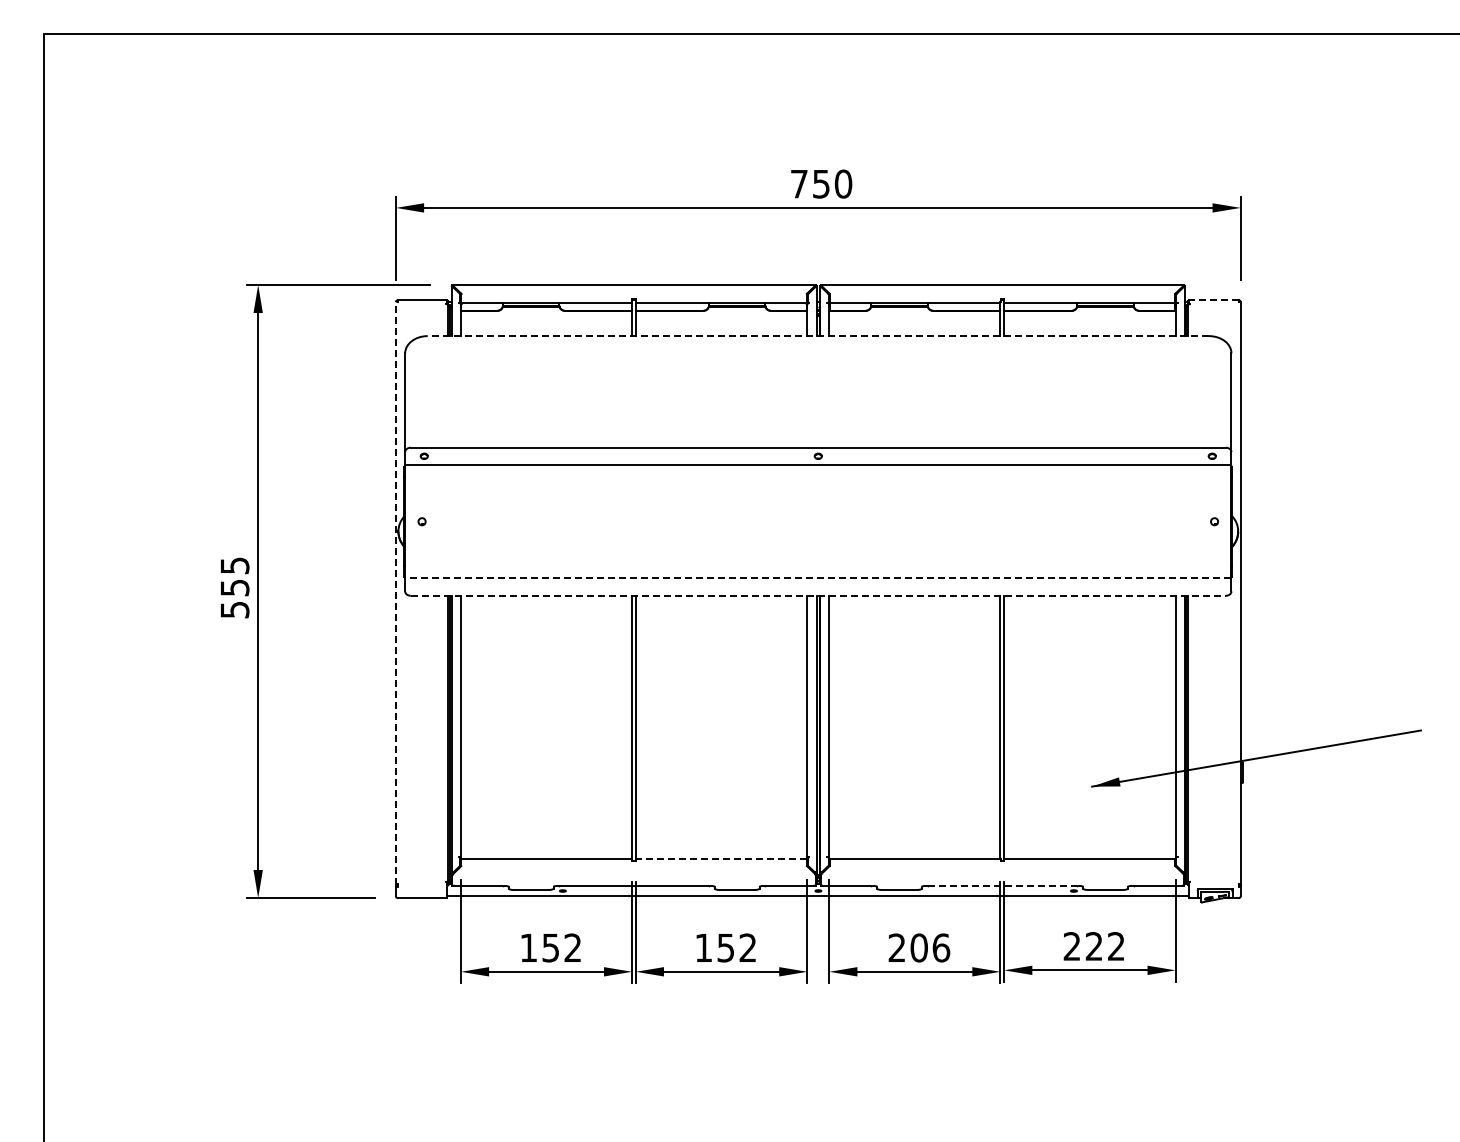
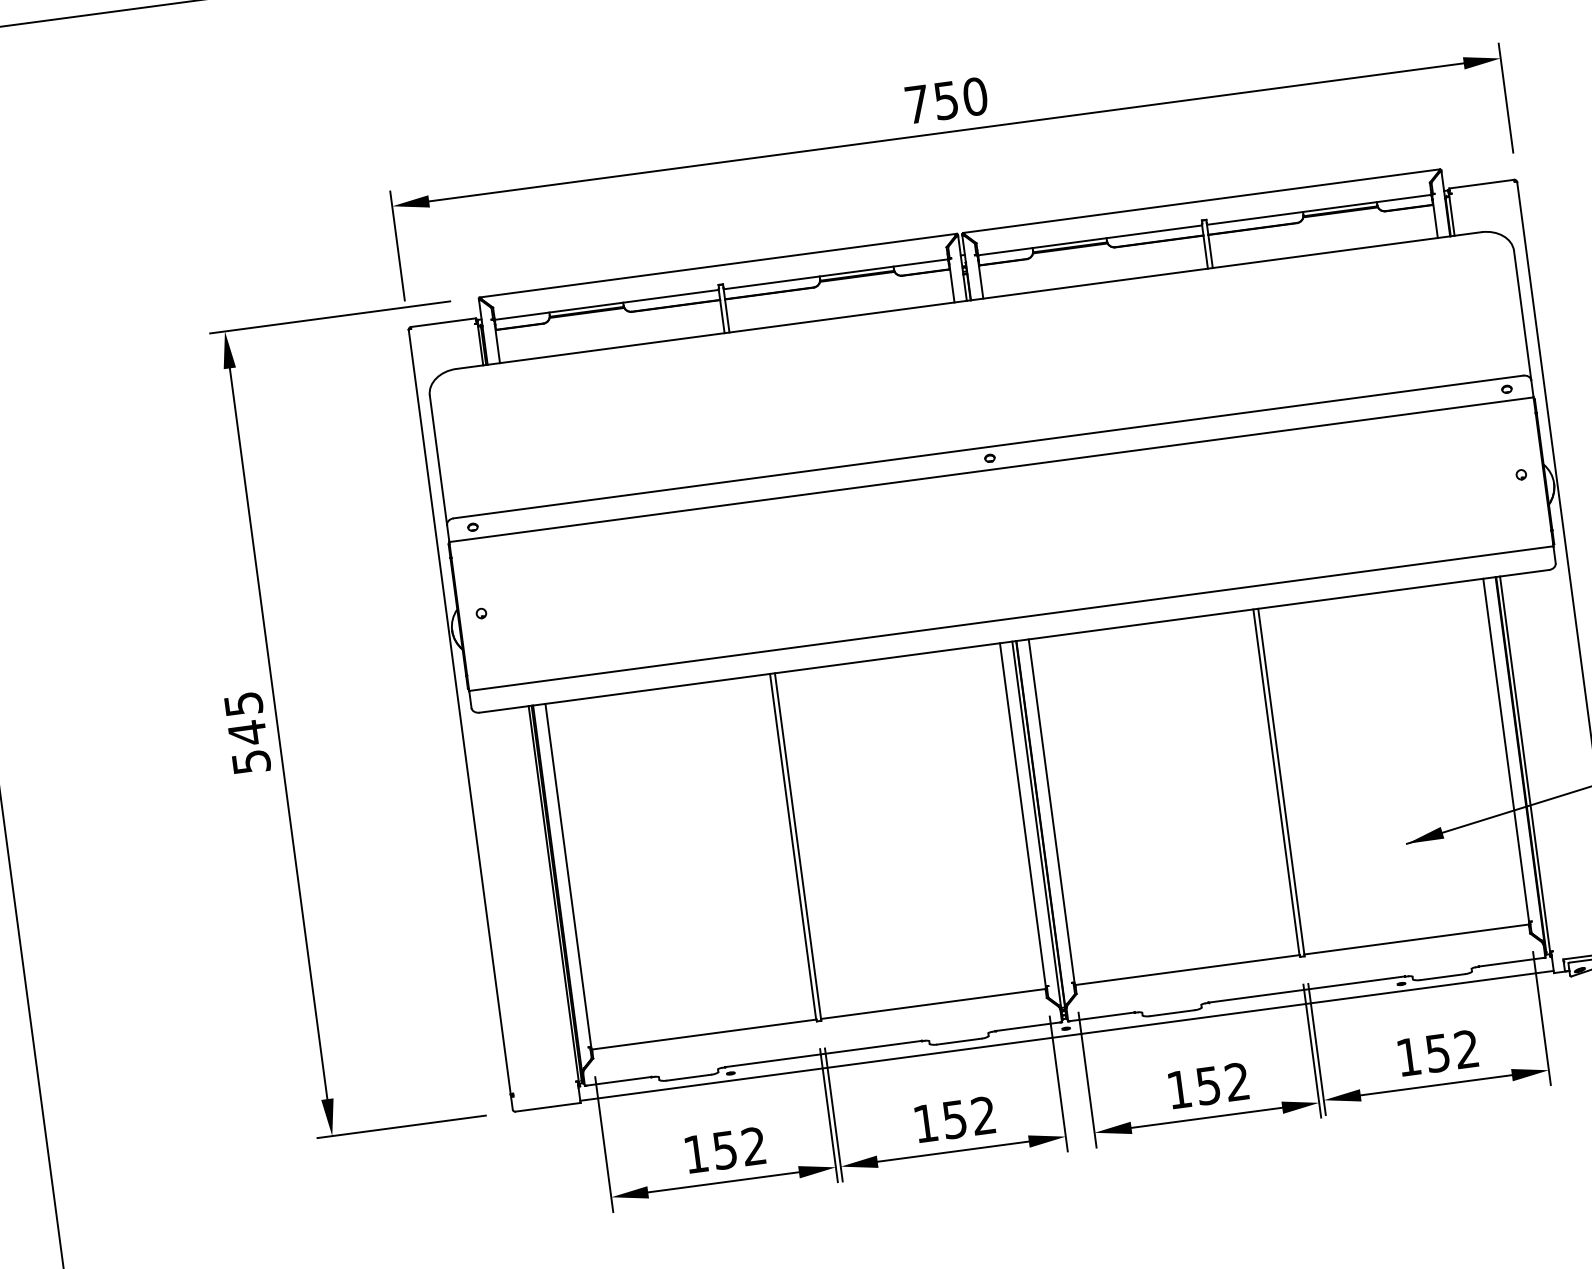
line: (1214, 300) -> (1482, 184), dashed -> solid
line: (818, 336) -> (969, 301), dashed -> solid
line: (817, 578) -> (1010, 618), dashed -> solid
text: (234, 587) -> (246, 732), 555 -> 545
line: (395, 592) -> (458, 711), dashed -> solid
line: (818, 595) -> (1014, 640), dashed -> solid
line: (721, 859) -> (933, 1004), dashed -> solid
line: (1002, 885) -> (1306, 989), dashed -> solid
text: (1082, 946) -> (1422, 1055), 222 -> 152
text: (919, 947) -> (1208, 1085), 206 -> 152

